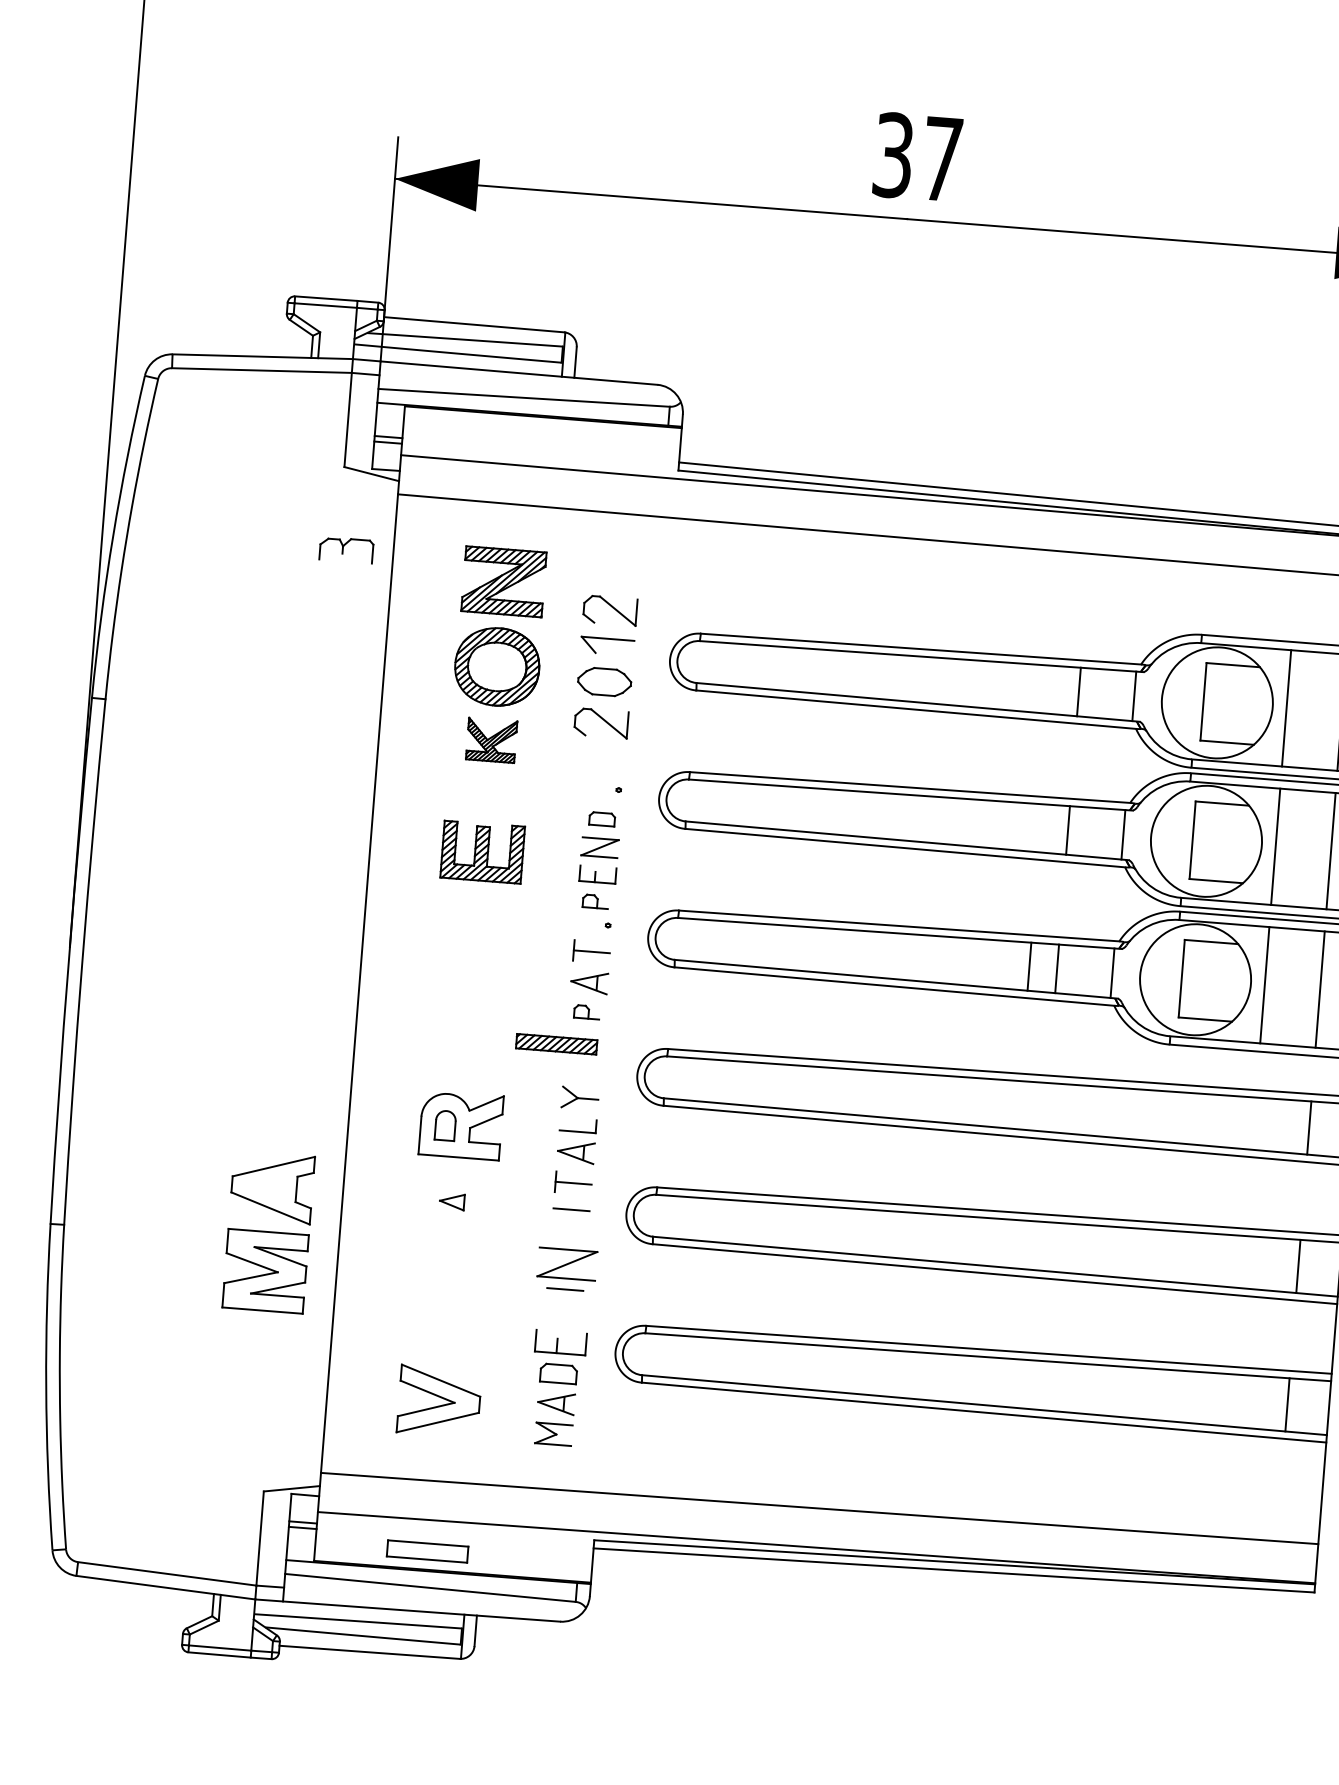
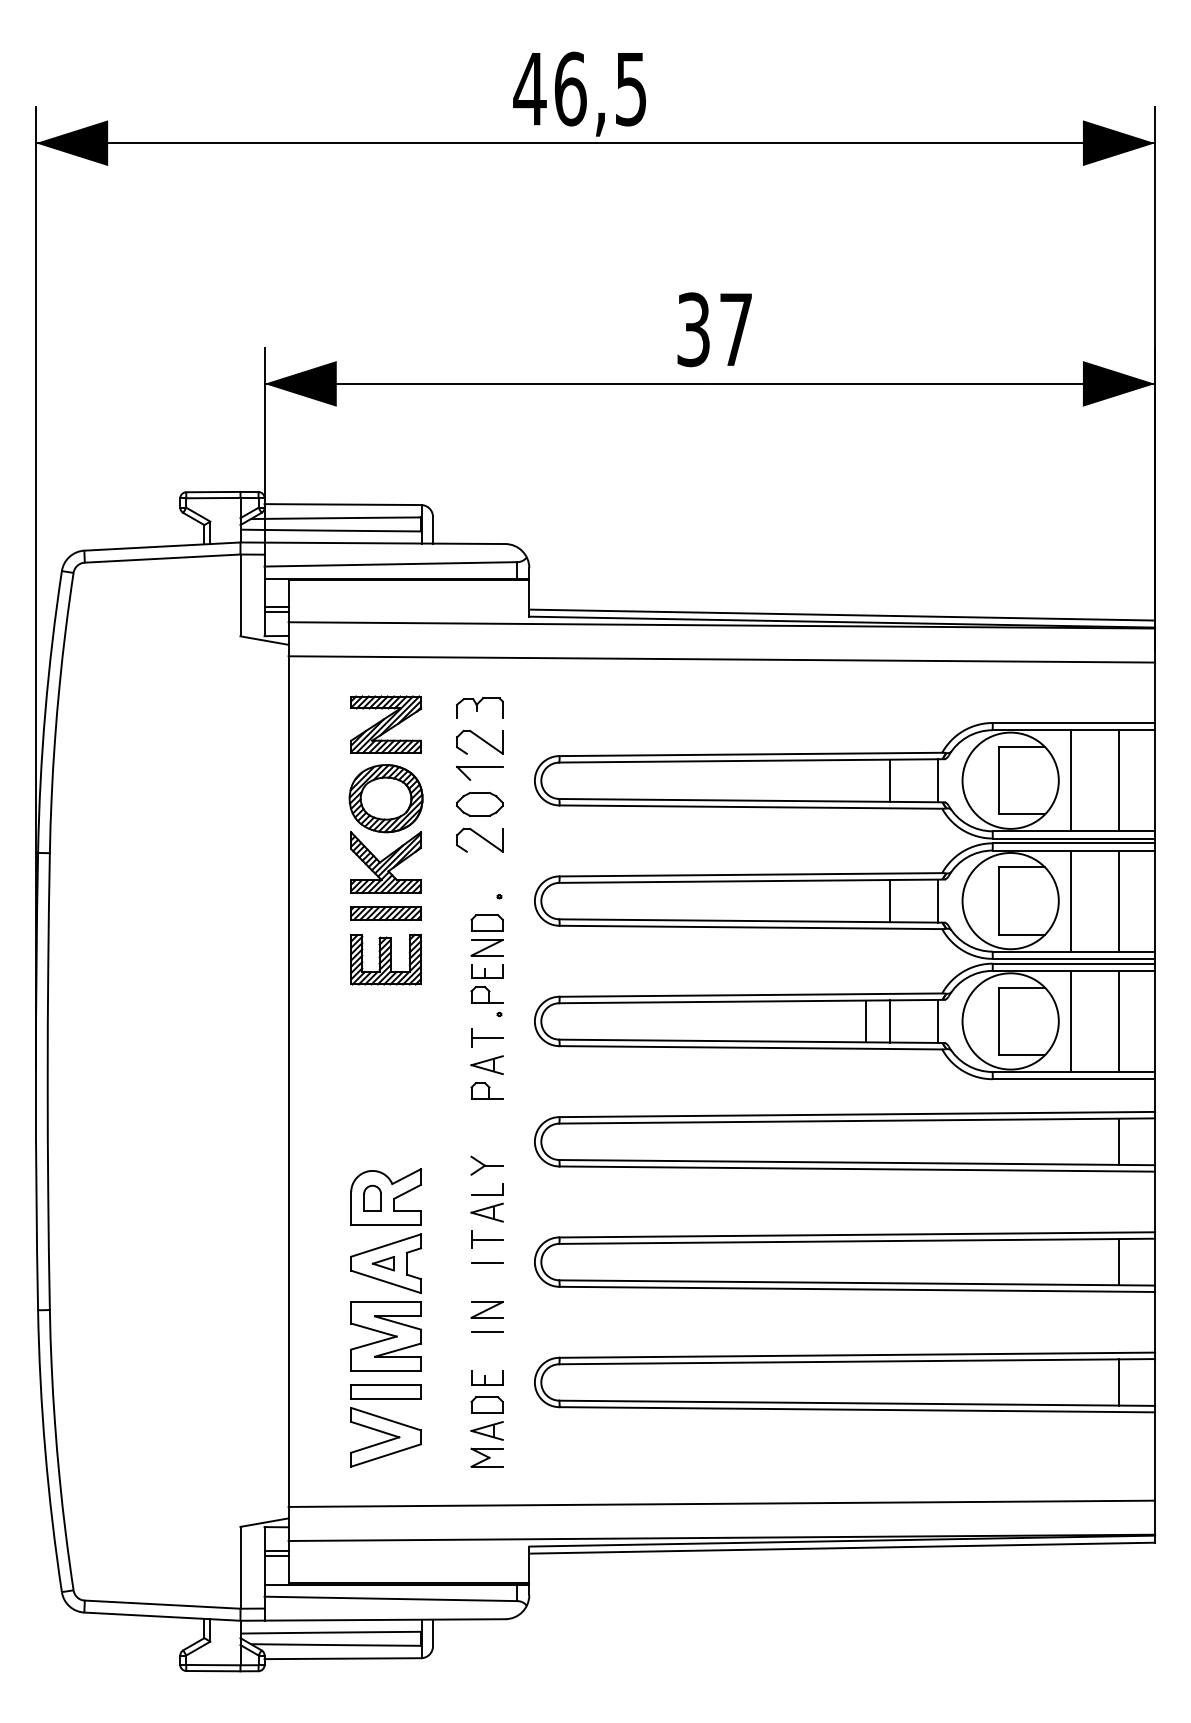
part: (346, 549) -> (479, 707), moved
part: (491, 740) -> (386, 862), size x1.67
part: (601, 818) -> (486, 922), size x1.43
part: (595, 901) -> (486, 994), size x1.43
part: (586, 1011) -> (486, 1090), size x1.43
part: (557, 1044) -> (386, 913), moved
part: (268, 1232) -> (385, 1302), moved
part: (566, 1263) -> (486, 1309), size x0.62
part: (561, 1341) -> (487, 1377), size x0.71
part: (426, 1551) -> (385, 1391), moved

